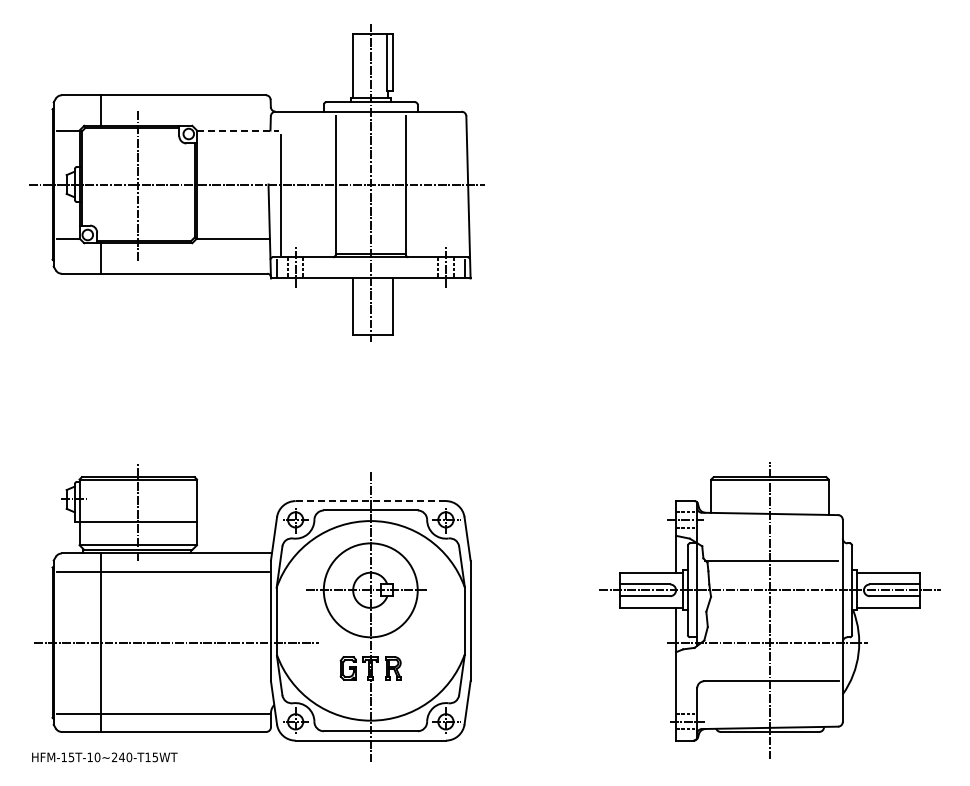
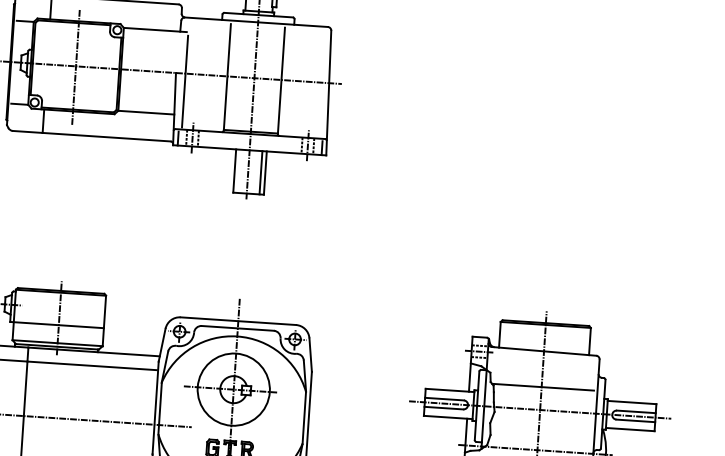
line: (238, 130) -> (155, 30), dashed -> solid
line: (387, 306) -> (261, 172), added
line: (371, 501) -> (238, 321), dashed -> solid

